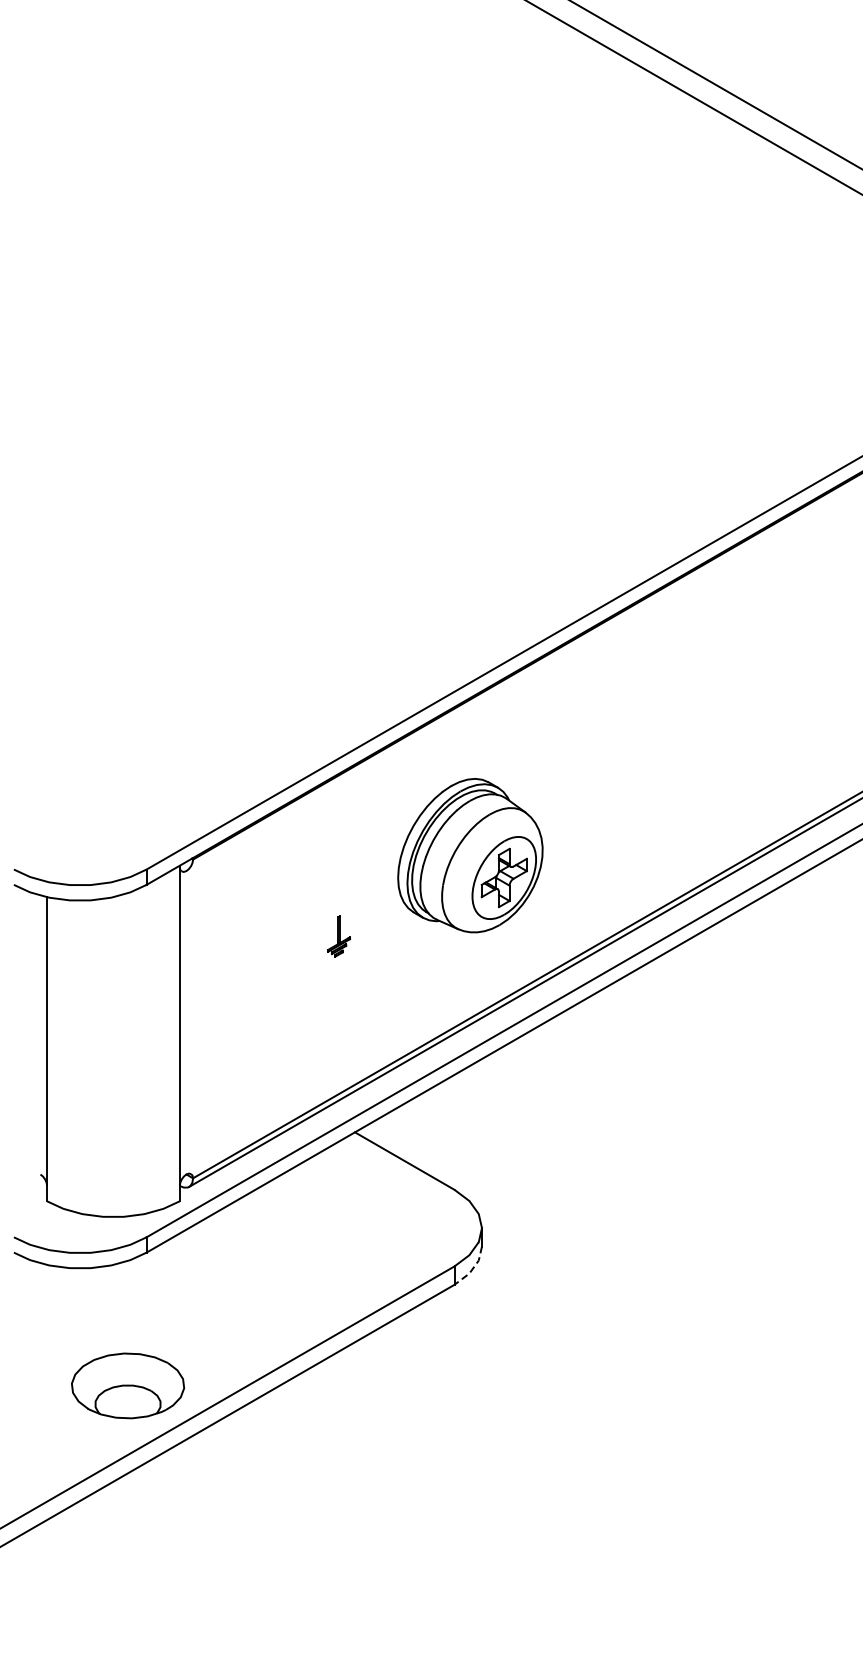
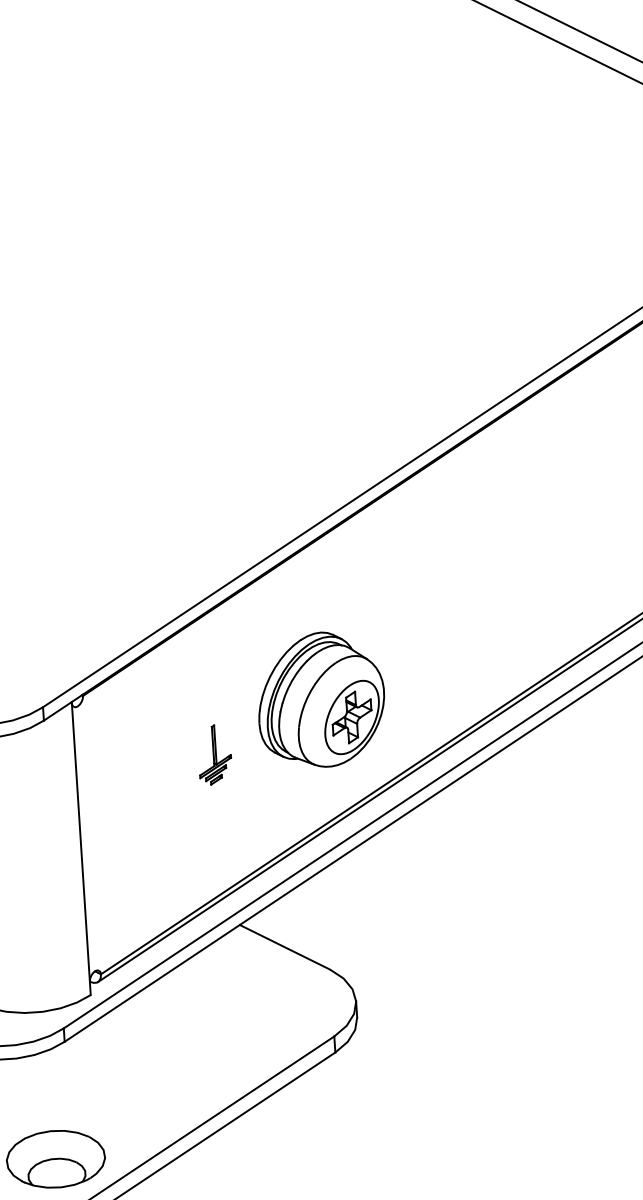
part: (470, 855) -> (321, 699), moved
part: (338, 936) -> (214, 754), size x1.67
line: (472, 1268) -> (350, 1037), dashed -> solid

